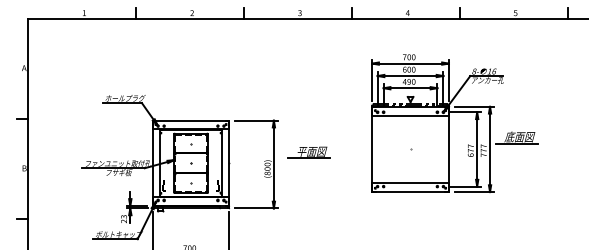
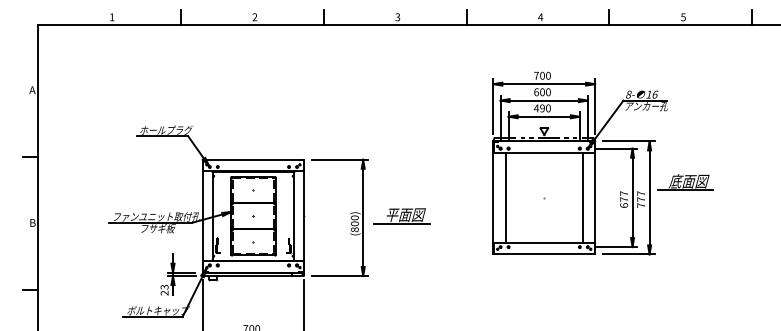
line: (381, 149) -> (505, 197), added
line: (439, 149) -> (582, 197), added
part: (308, 152) -> (401, 216), moved

